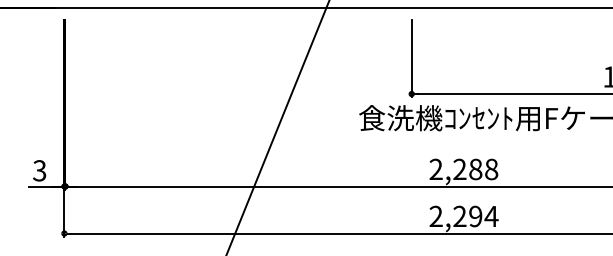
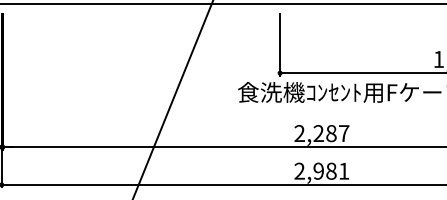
text: (491, 169) -> (344, 133), 2,288 -> 2,287
text: (475, 216) -> (331, 171), 2,294 -> 2,981

